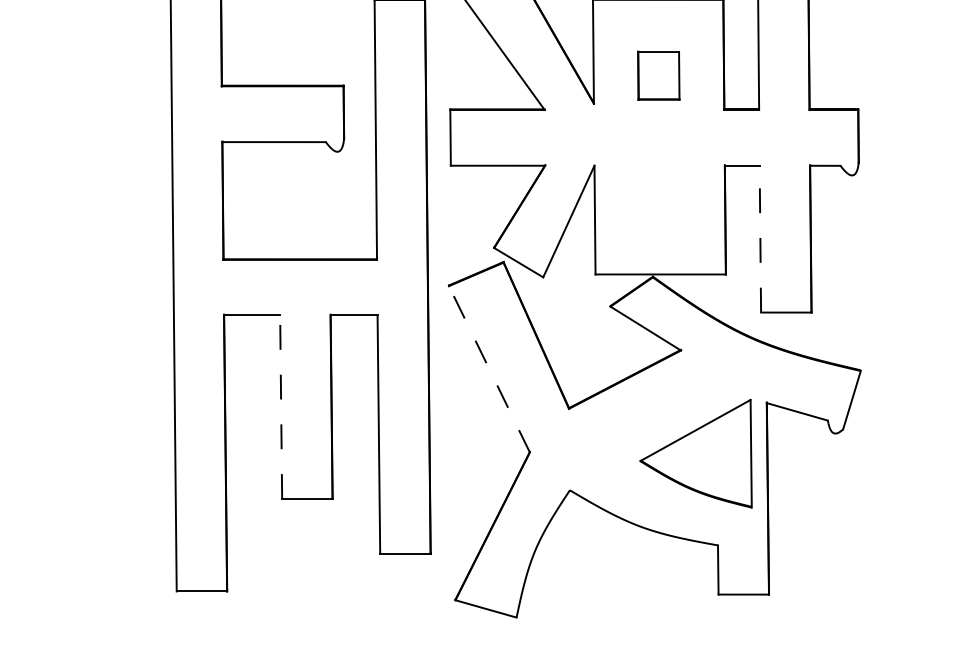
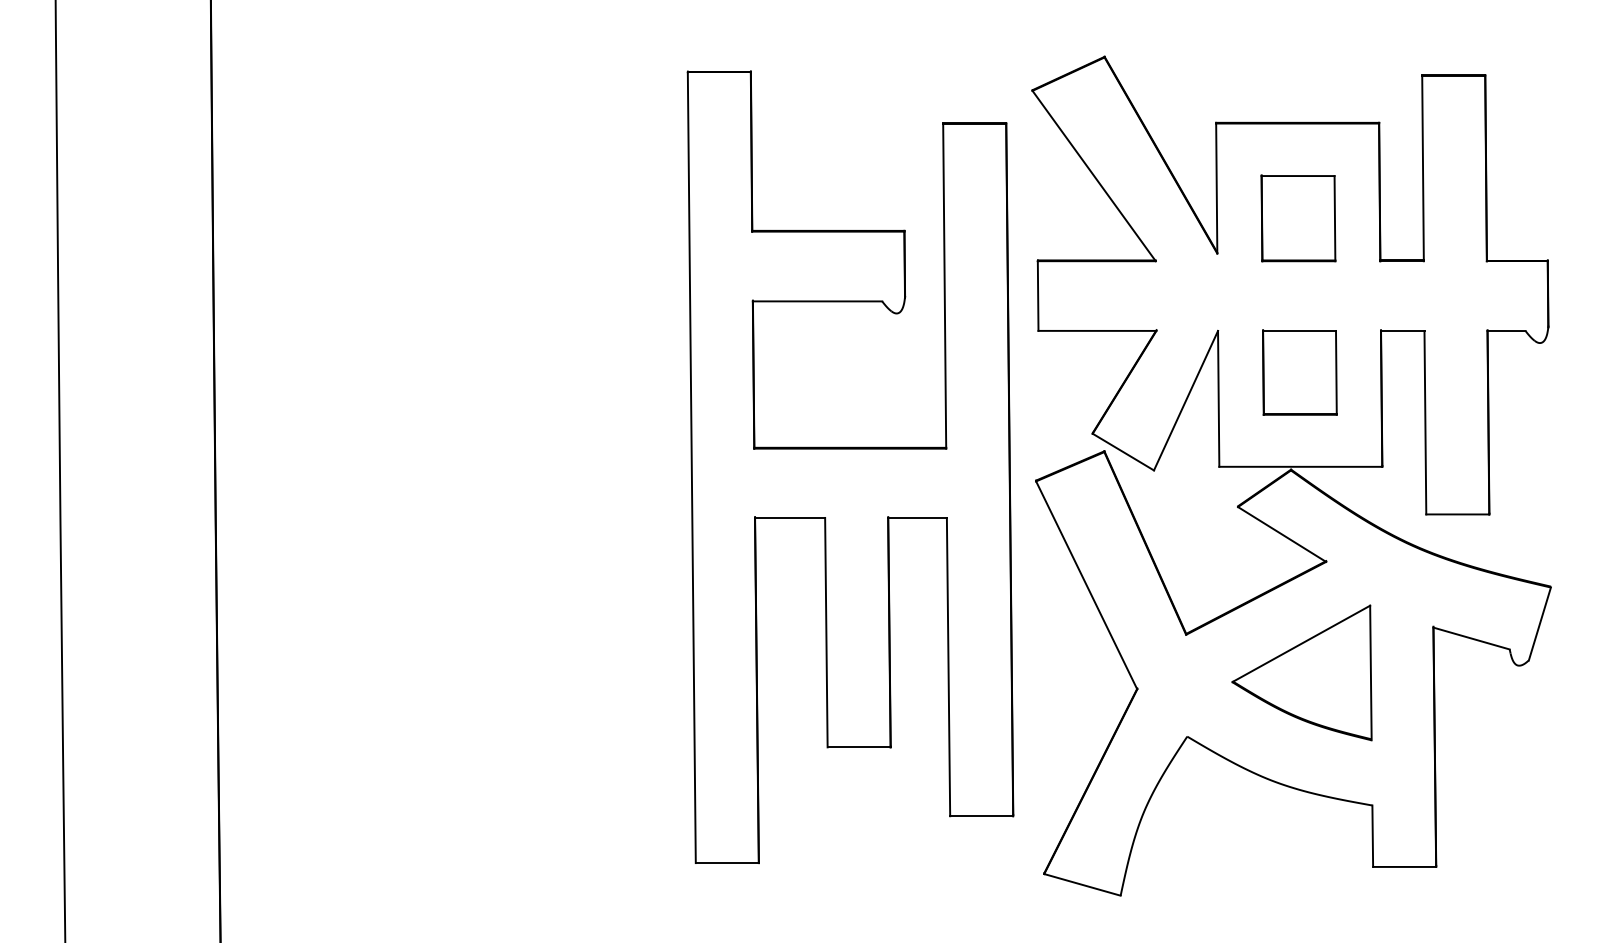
part: (658, 75) -> (1298, 218), size x1.43
part: (659, 199) -> (1299, 372), added
line: (760, 239) -> (1425, 422), dashed -> solid
line: (489, 369) -> (1086, 585), dashed -> solid
line: (281, 407) -> (826, 632), dashed -> solid
part: (695, 453) -> (1301, 672), moved

